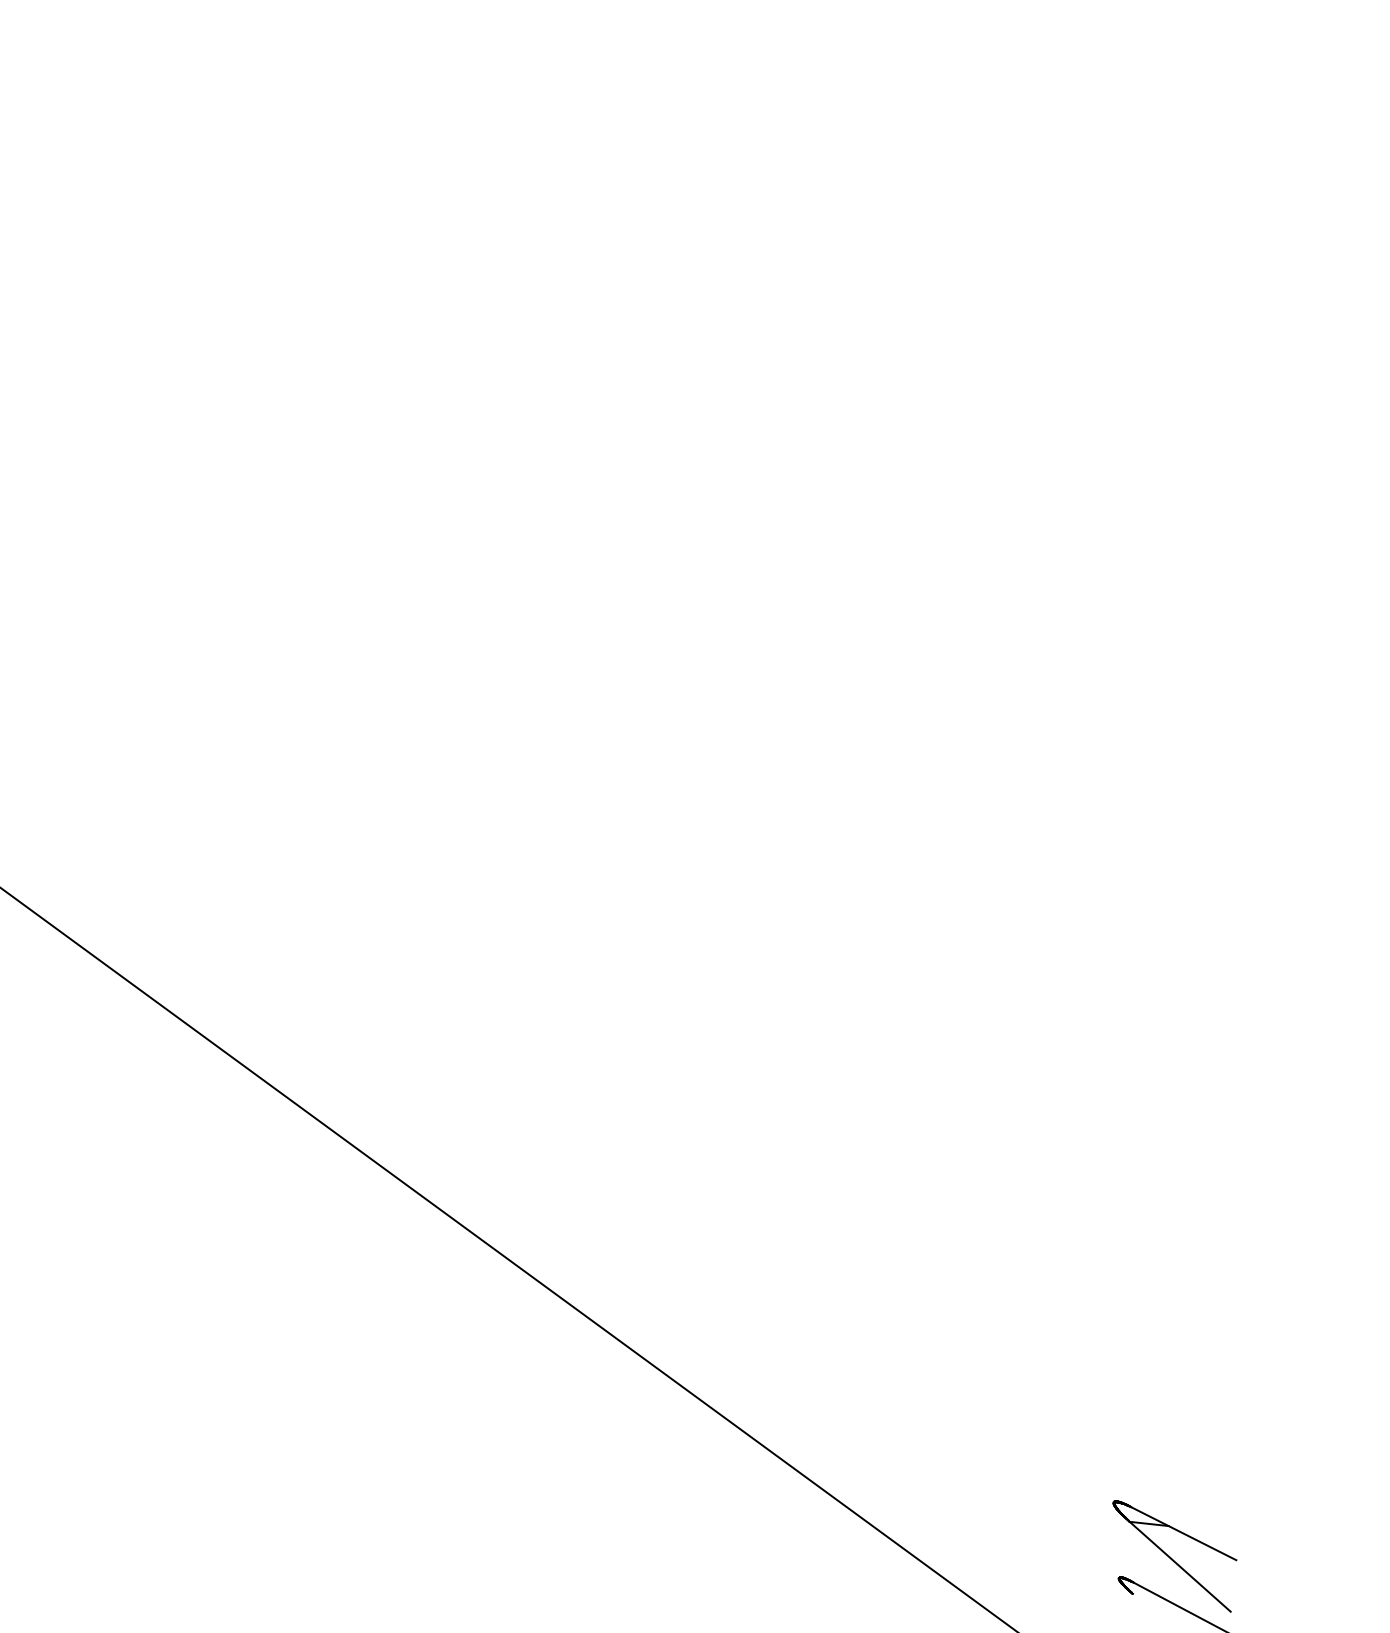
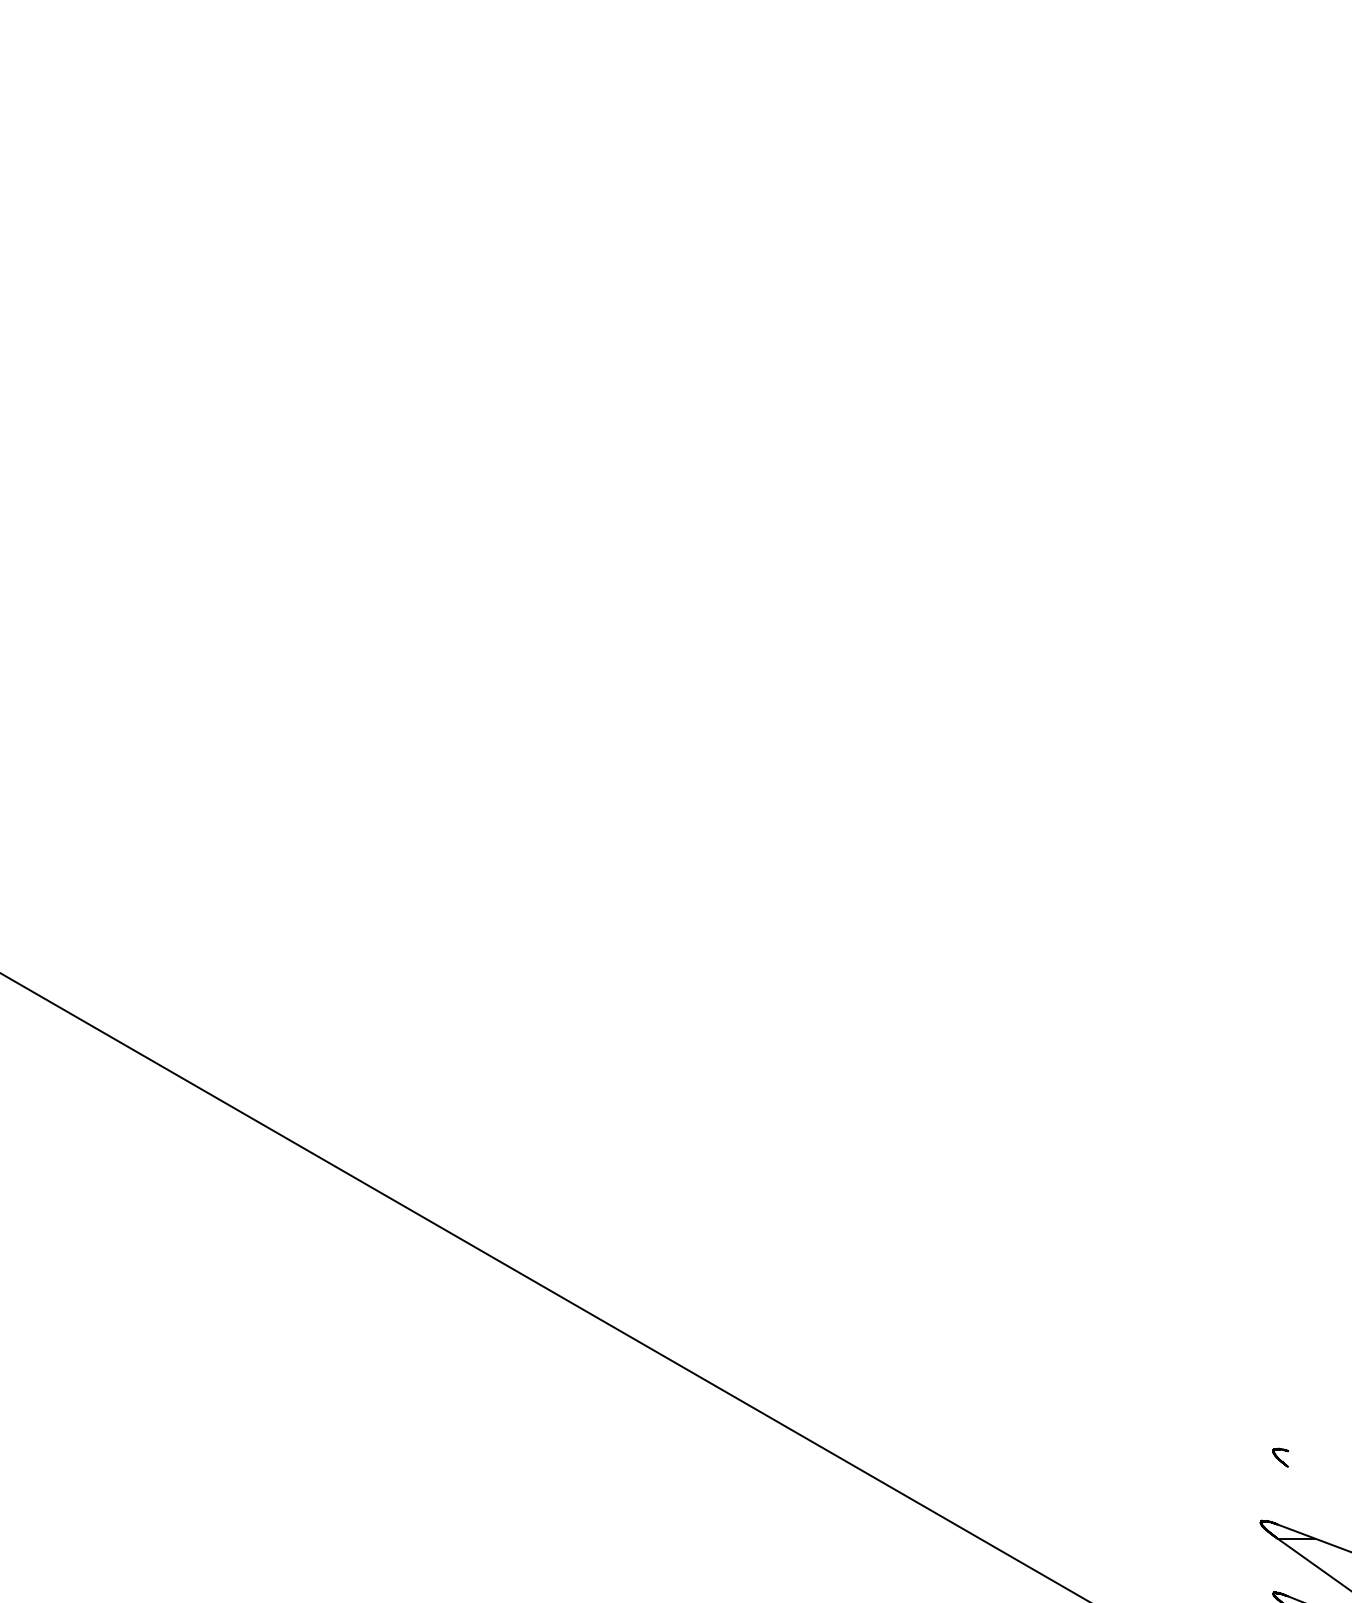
part: (1141, 1438) -> (1280, 1457), added

